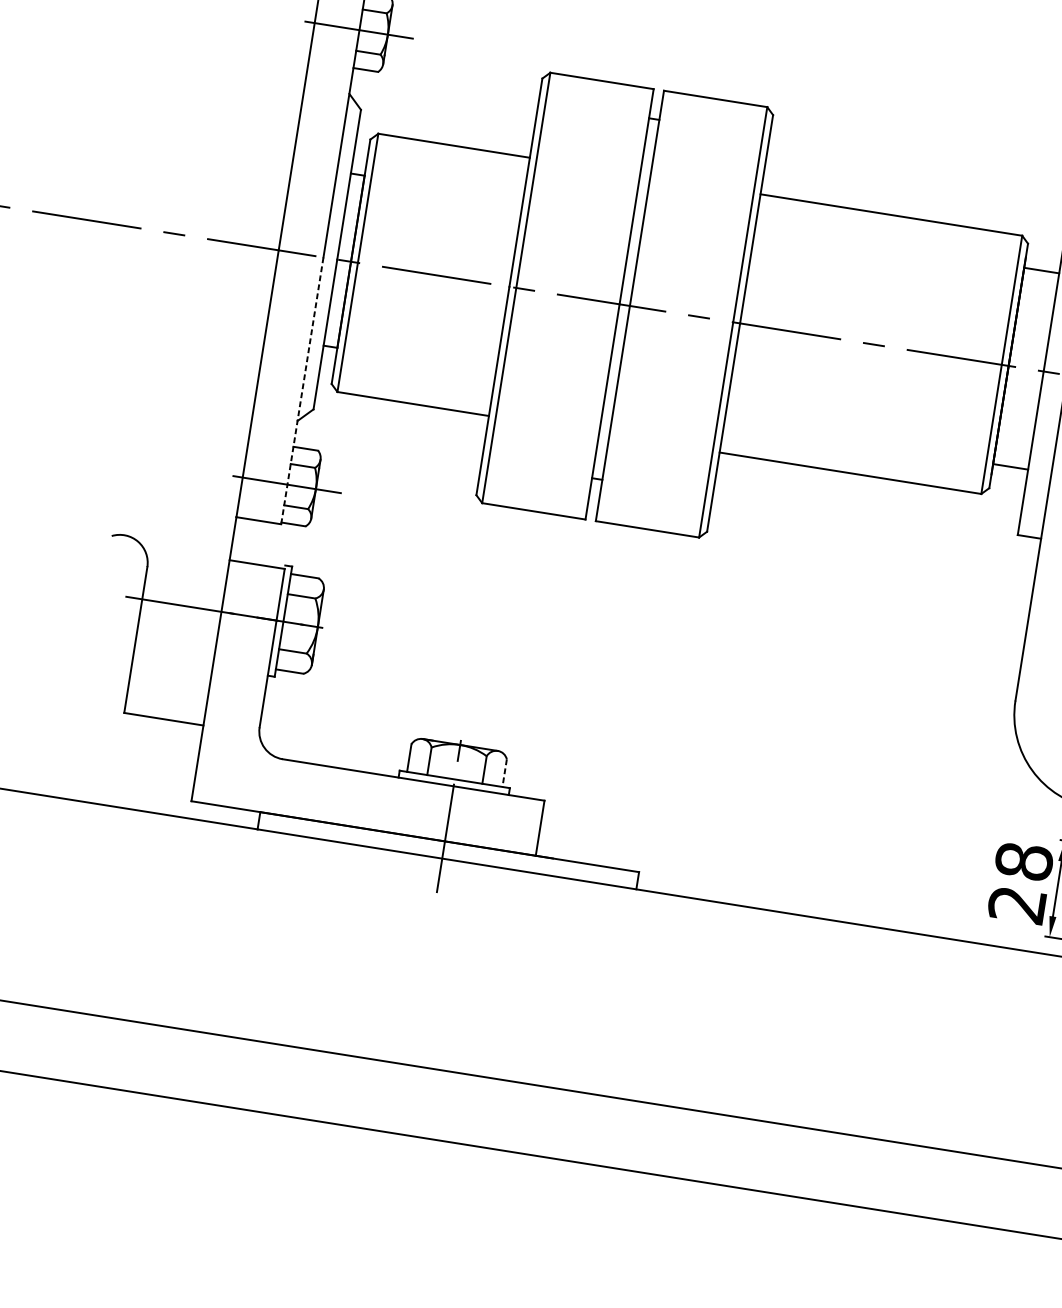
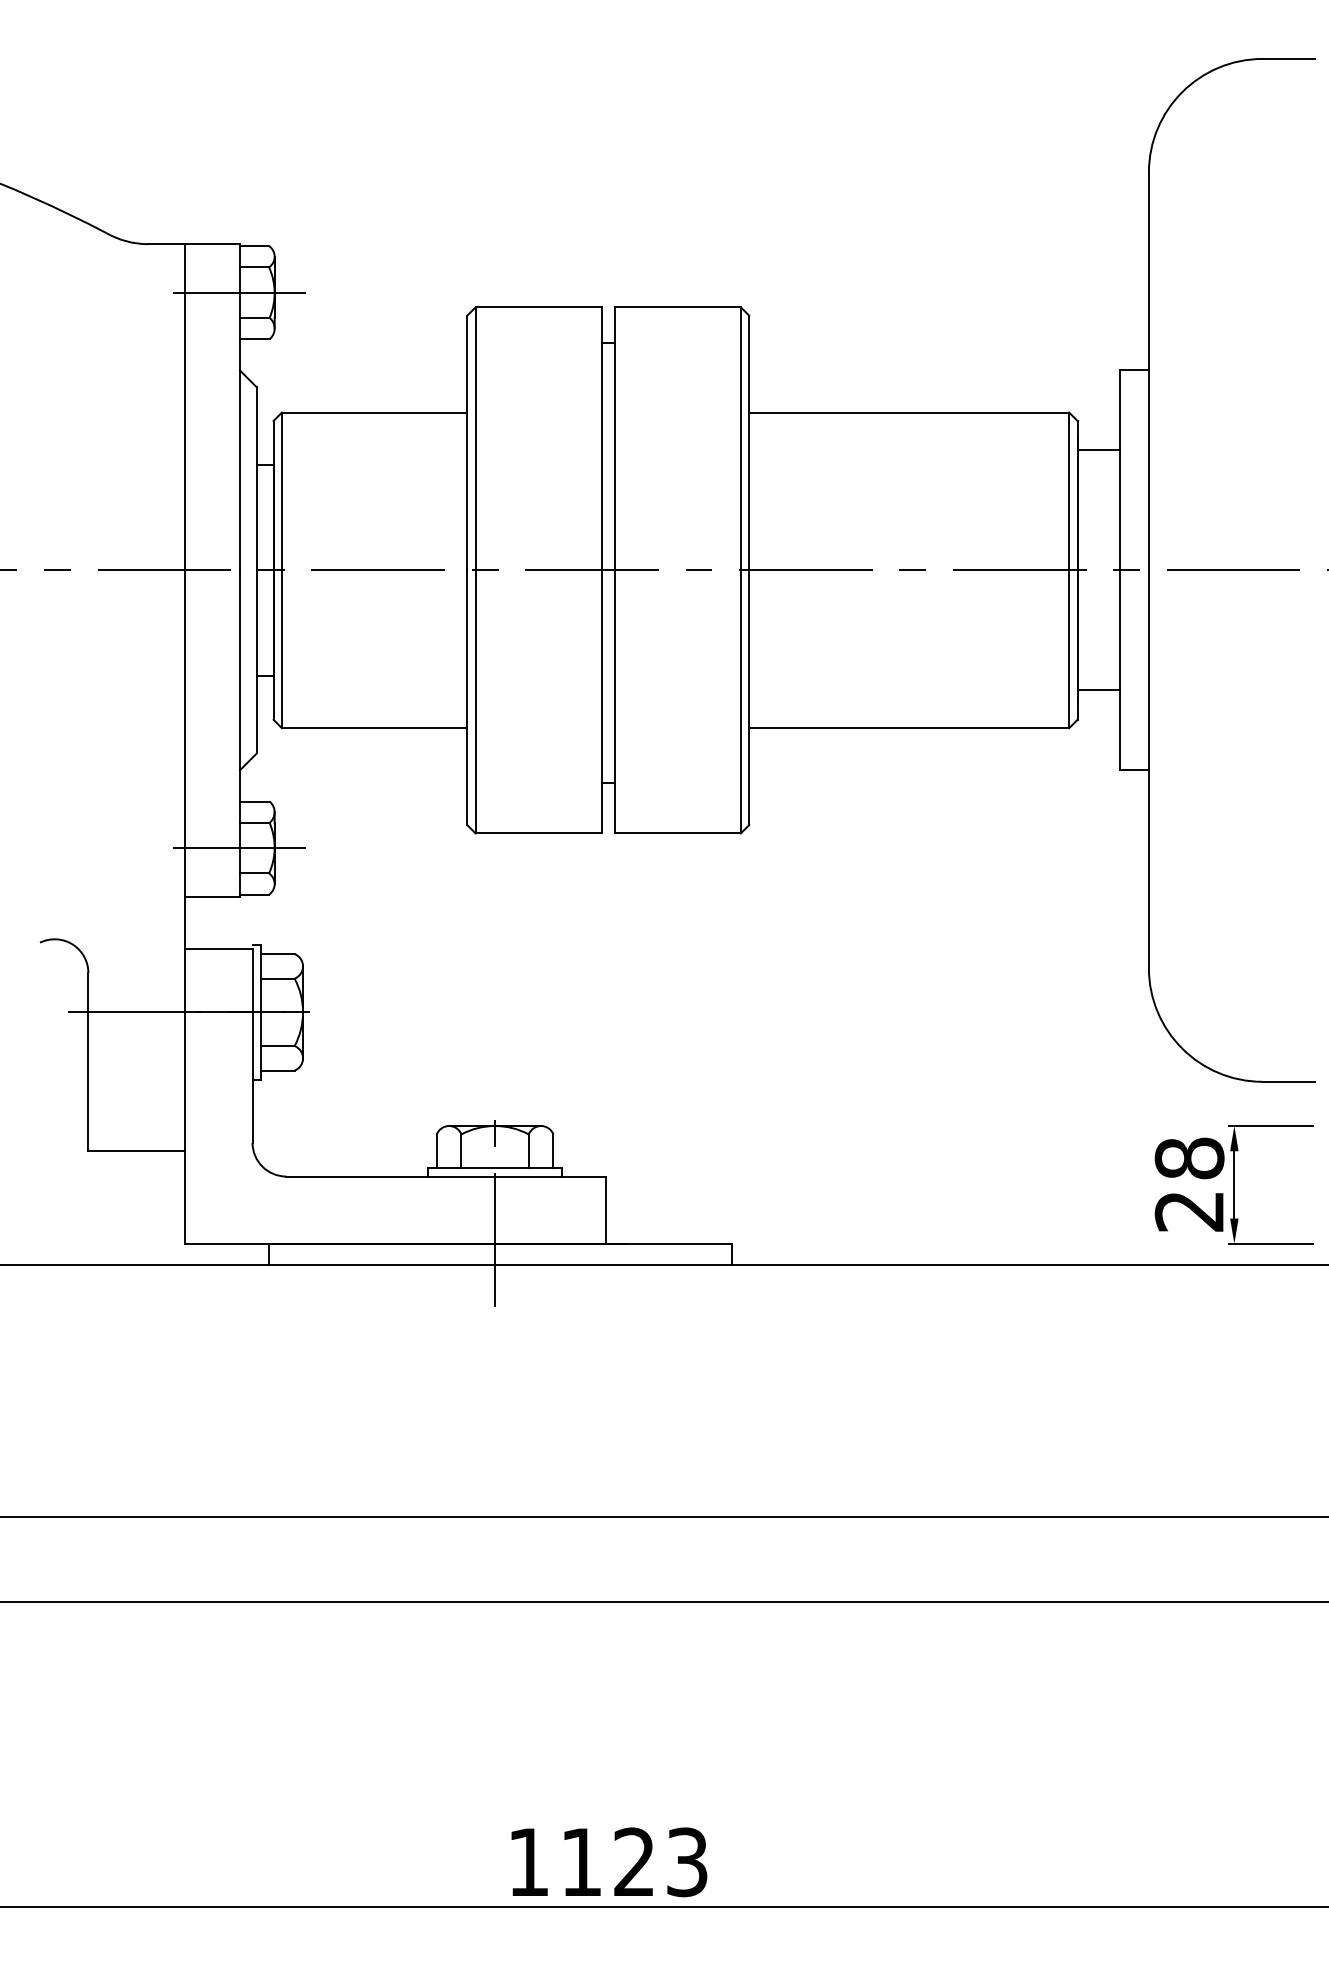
line: (301, 391) -> (239, 734), dashed -> solid
line: (504, 773) -> (553, 1151), dashed -> solid

